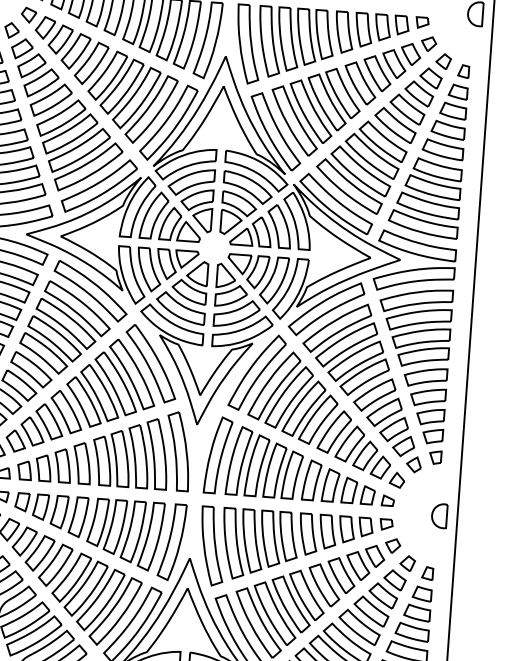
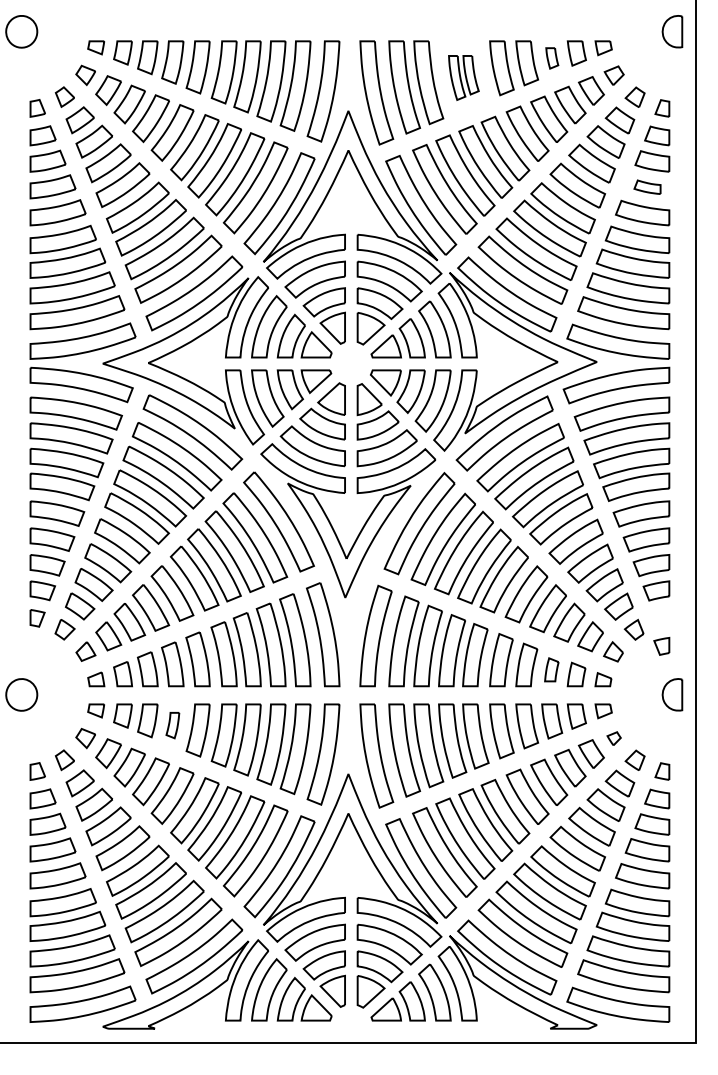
part: (383, 27) -> (552, 58), size x0.6
part: (314, 37) -> (463, 77), size x0.6
part: (448, 130) -> (647, 187), size x0.6
part: (435, 457) -> (661, 646), moved
part: (349, 490) -> (551, 669), size x0.7
part: (59, 512) -> (172, 725), size x0.6
part: (392, 545) -> (613, 738), size x0.7

